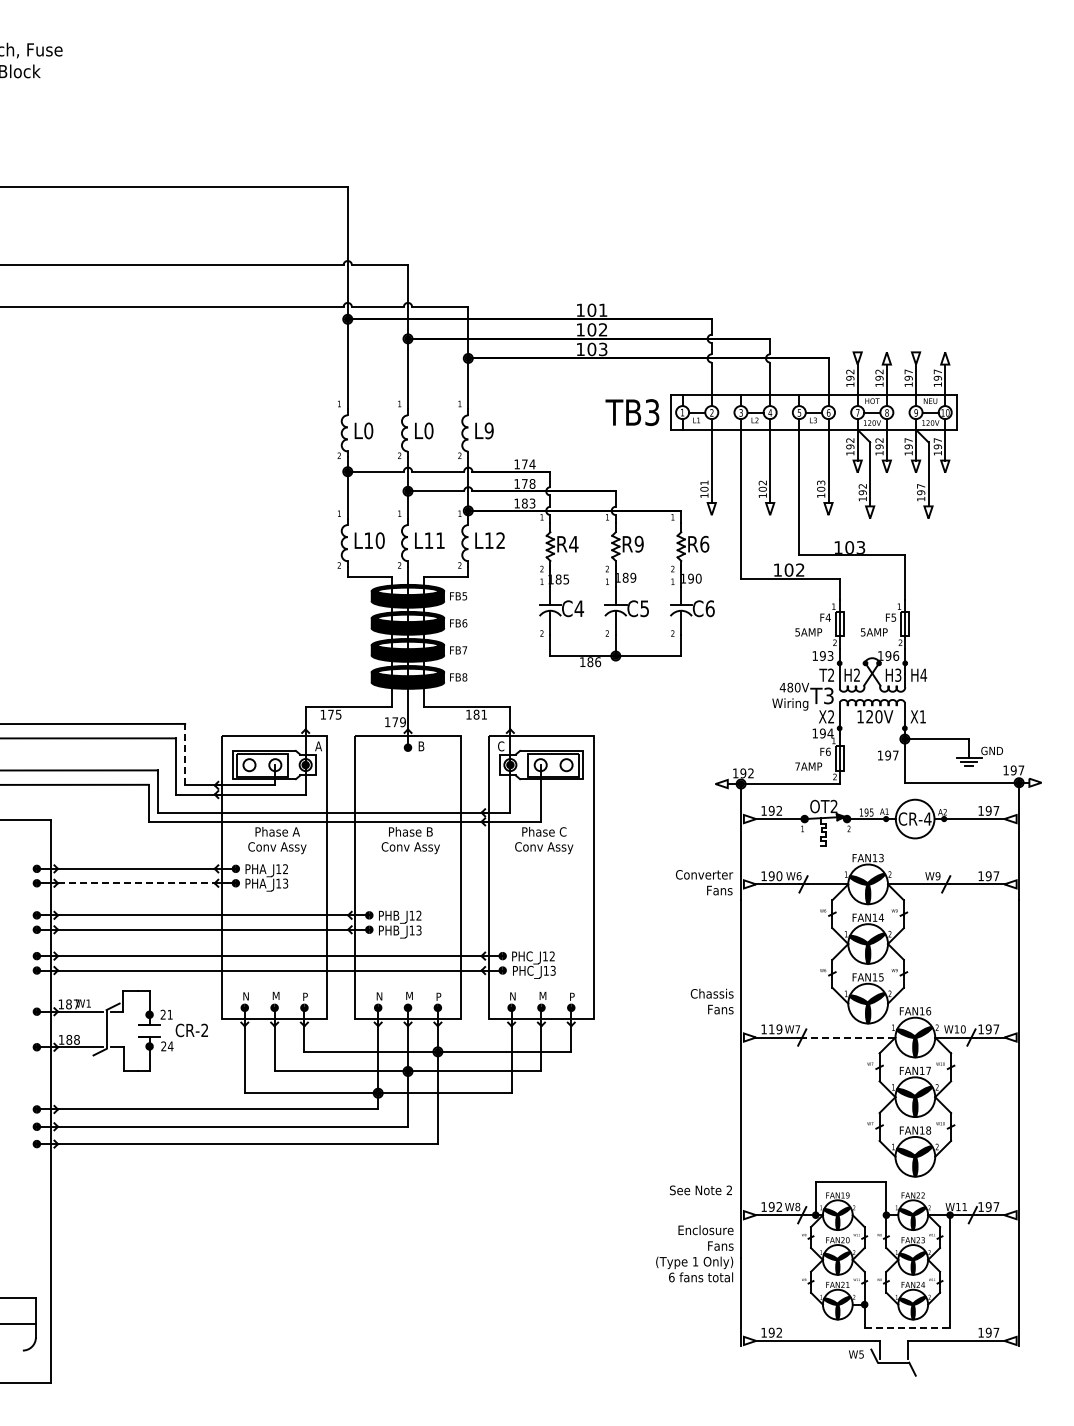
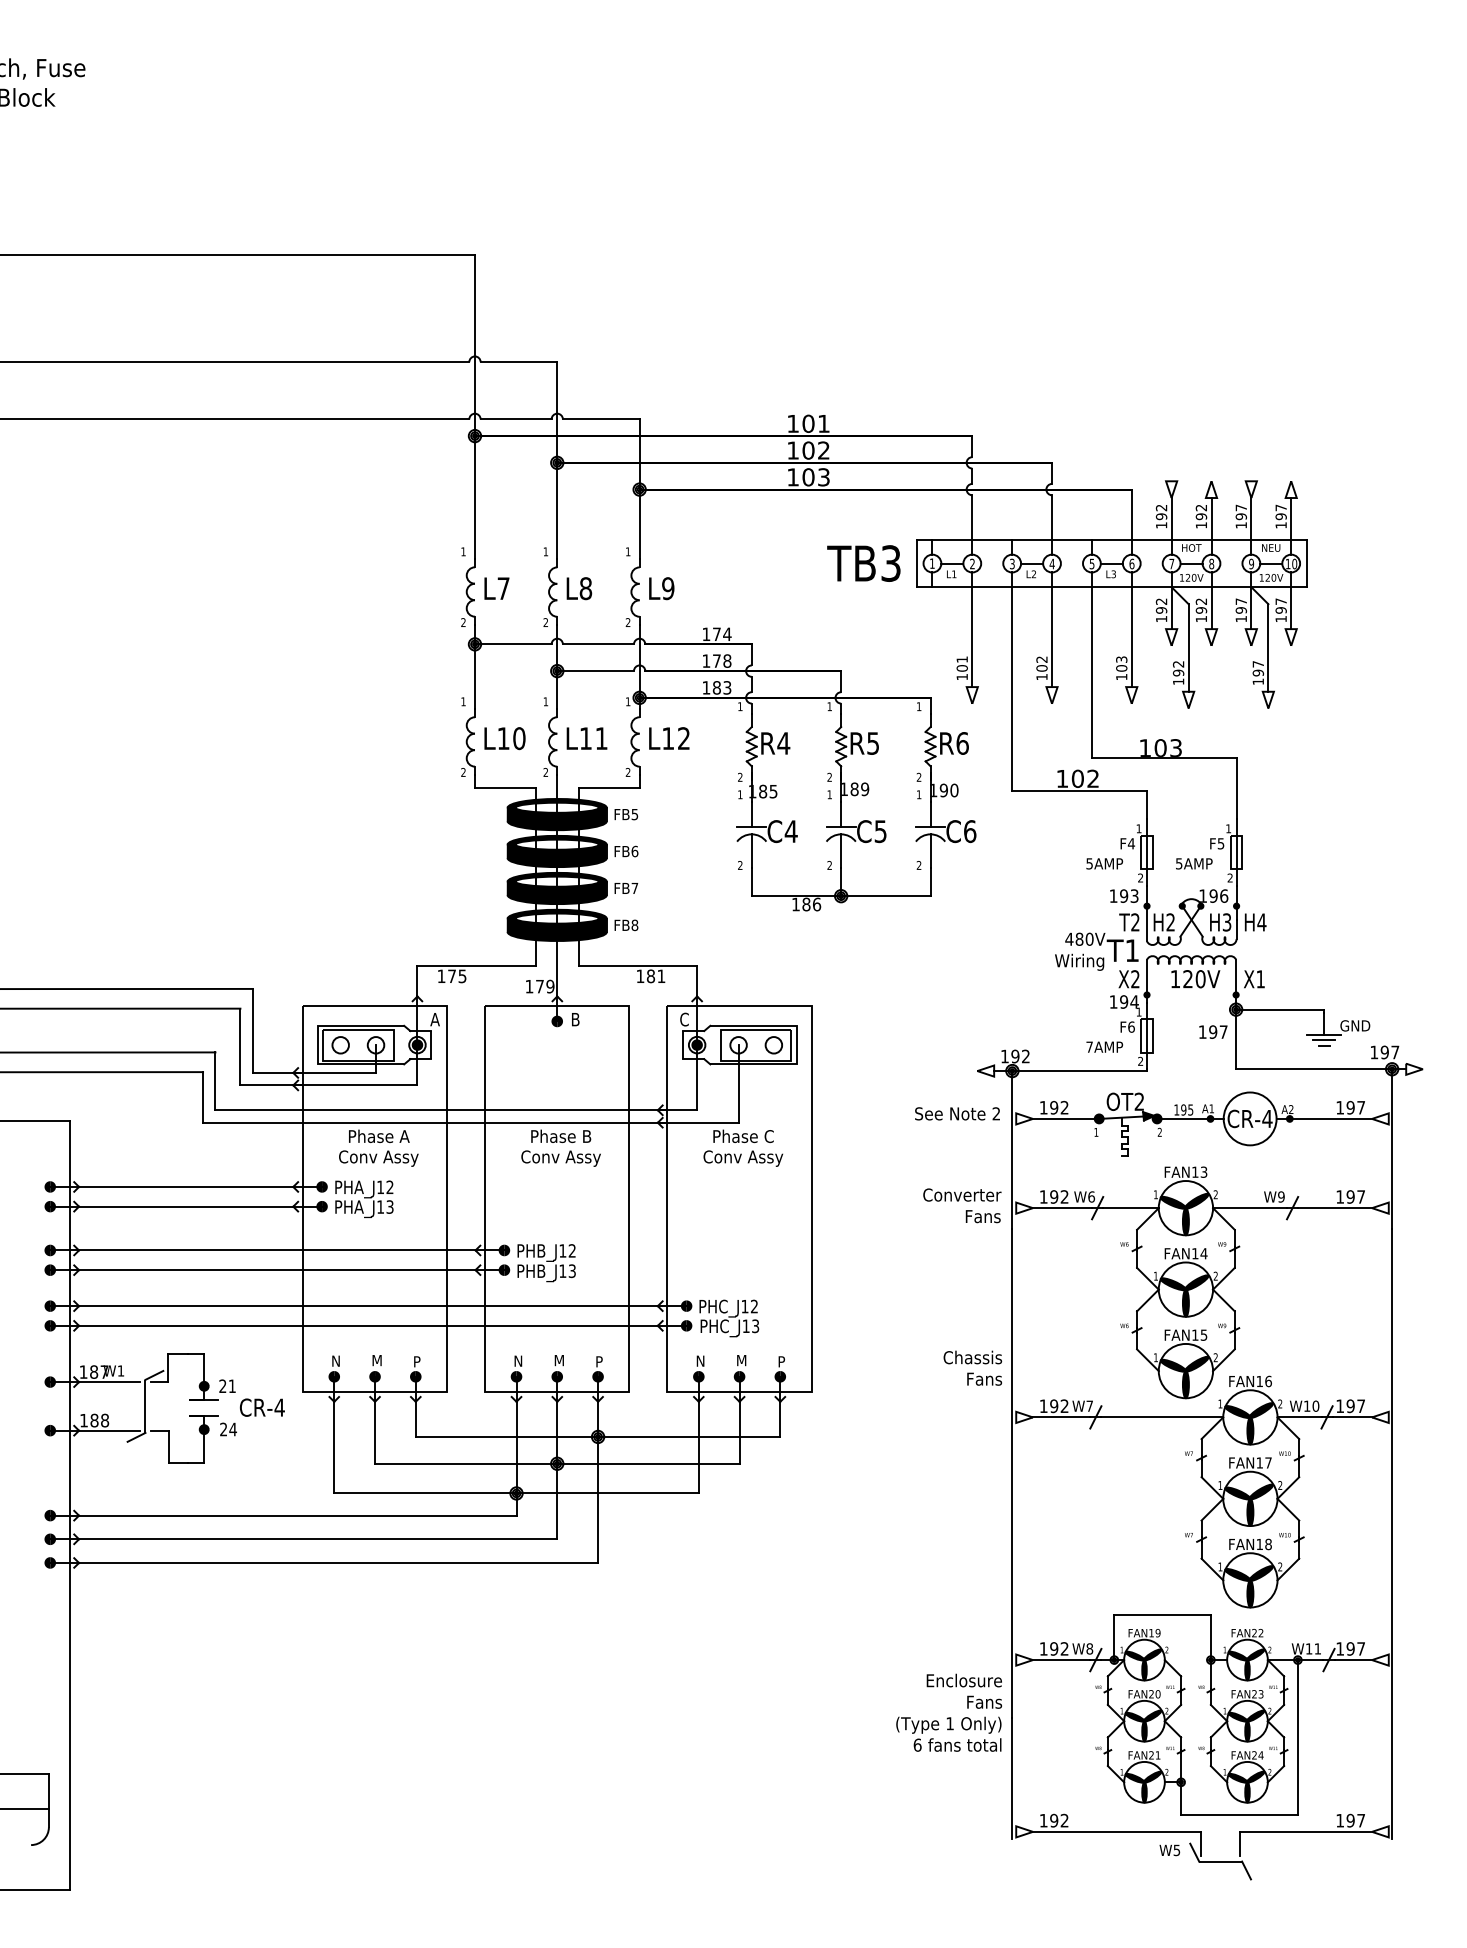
text: (368, 430) -> (503, 588), L0 -> L7
text: (428, 430) -> (585, 588), L0 -> L8
text: (638, 543) -> (872, 742), R9 -> R5
text: (828, 695) -> (1131, 950), T3 -> T1
line: (185, 754) -> (253, 1030), dashed -> solid
text: (779, 876) -> (1064, 1197), 190 -> 192
line: (136, 883) -> (186, 1206), dashed -> solid
text: (204, 1029) -> (279, 1406), CR-2 -> CR-4
text: (775, 1029) -> (1059, 1406), 119 -> 192
line: (850, 1037) -> (1161, 1417), dashed -> solid
text: (700, 1190) -> (956, 1114), moved
line: (907, 1328) -> (1239, 1814), dashed -> solid

